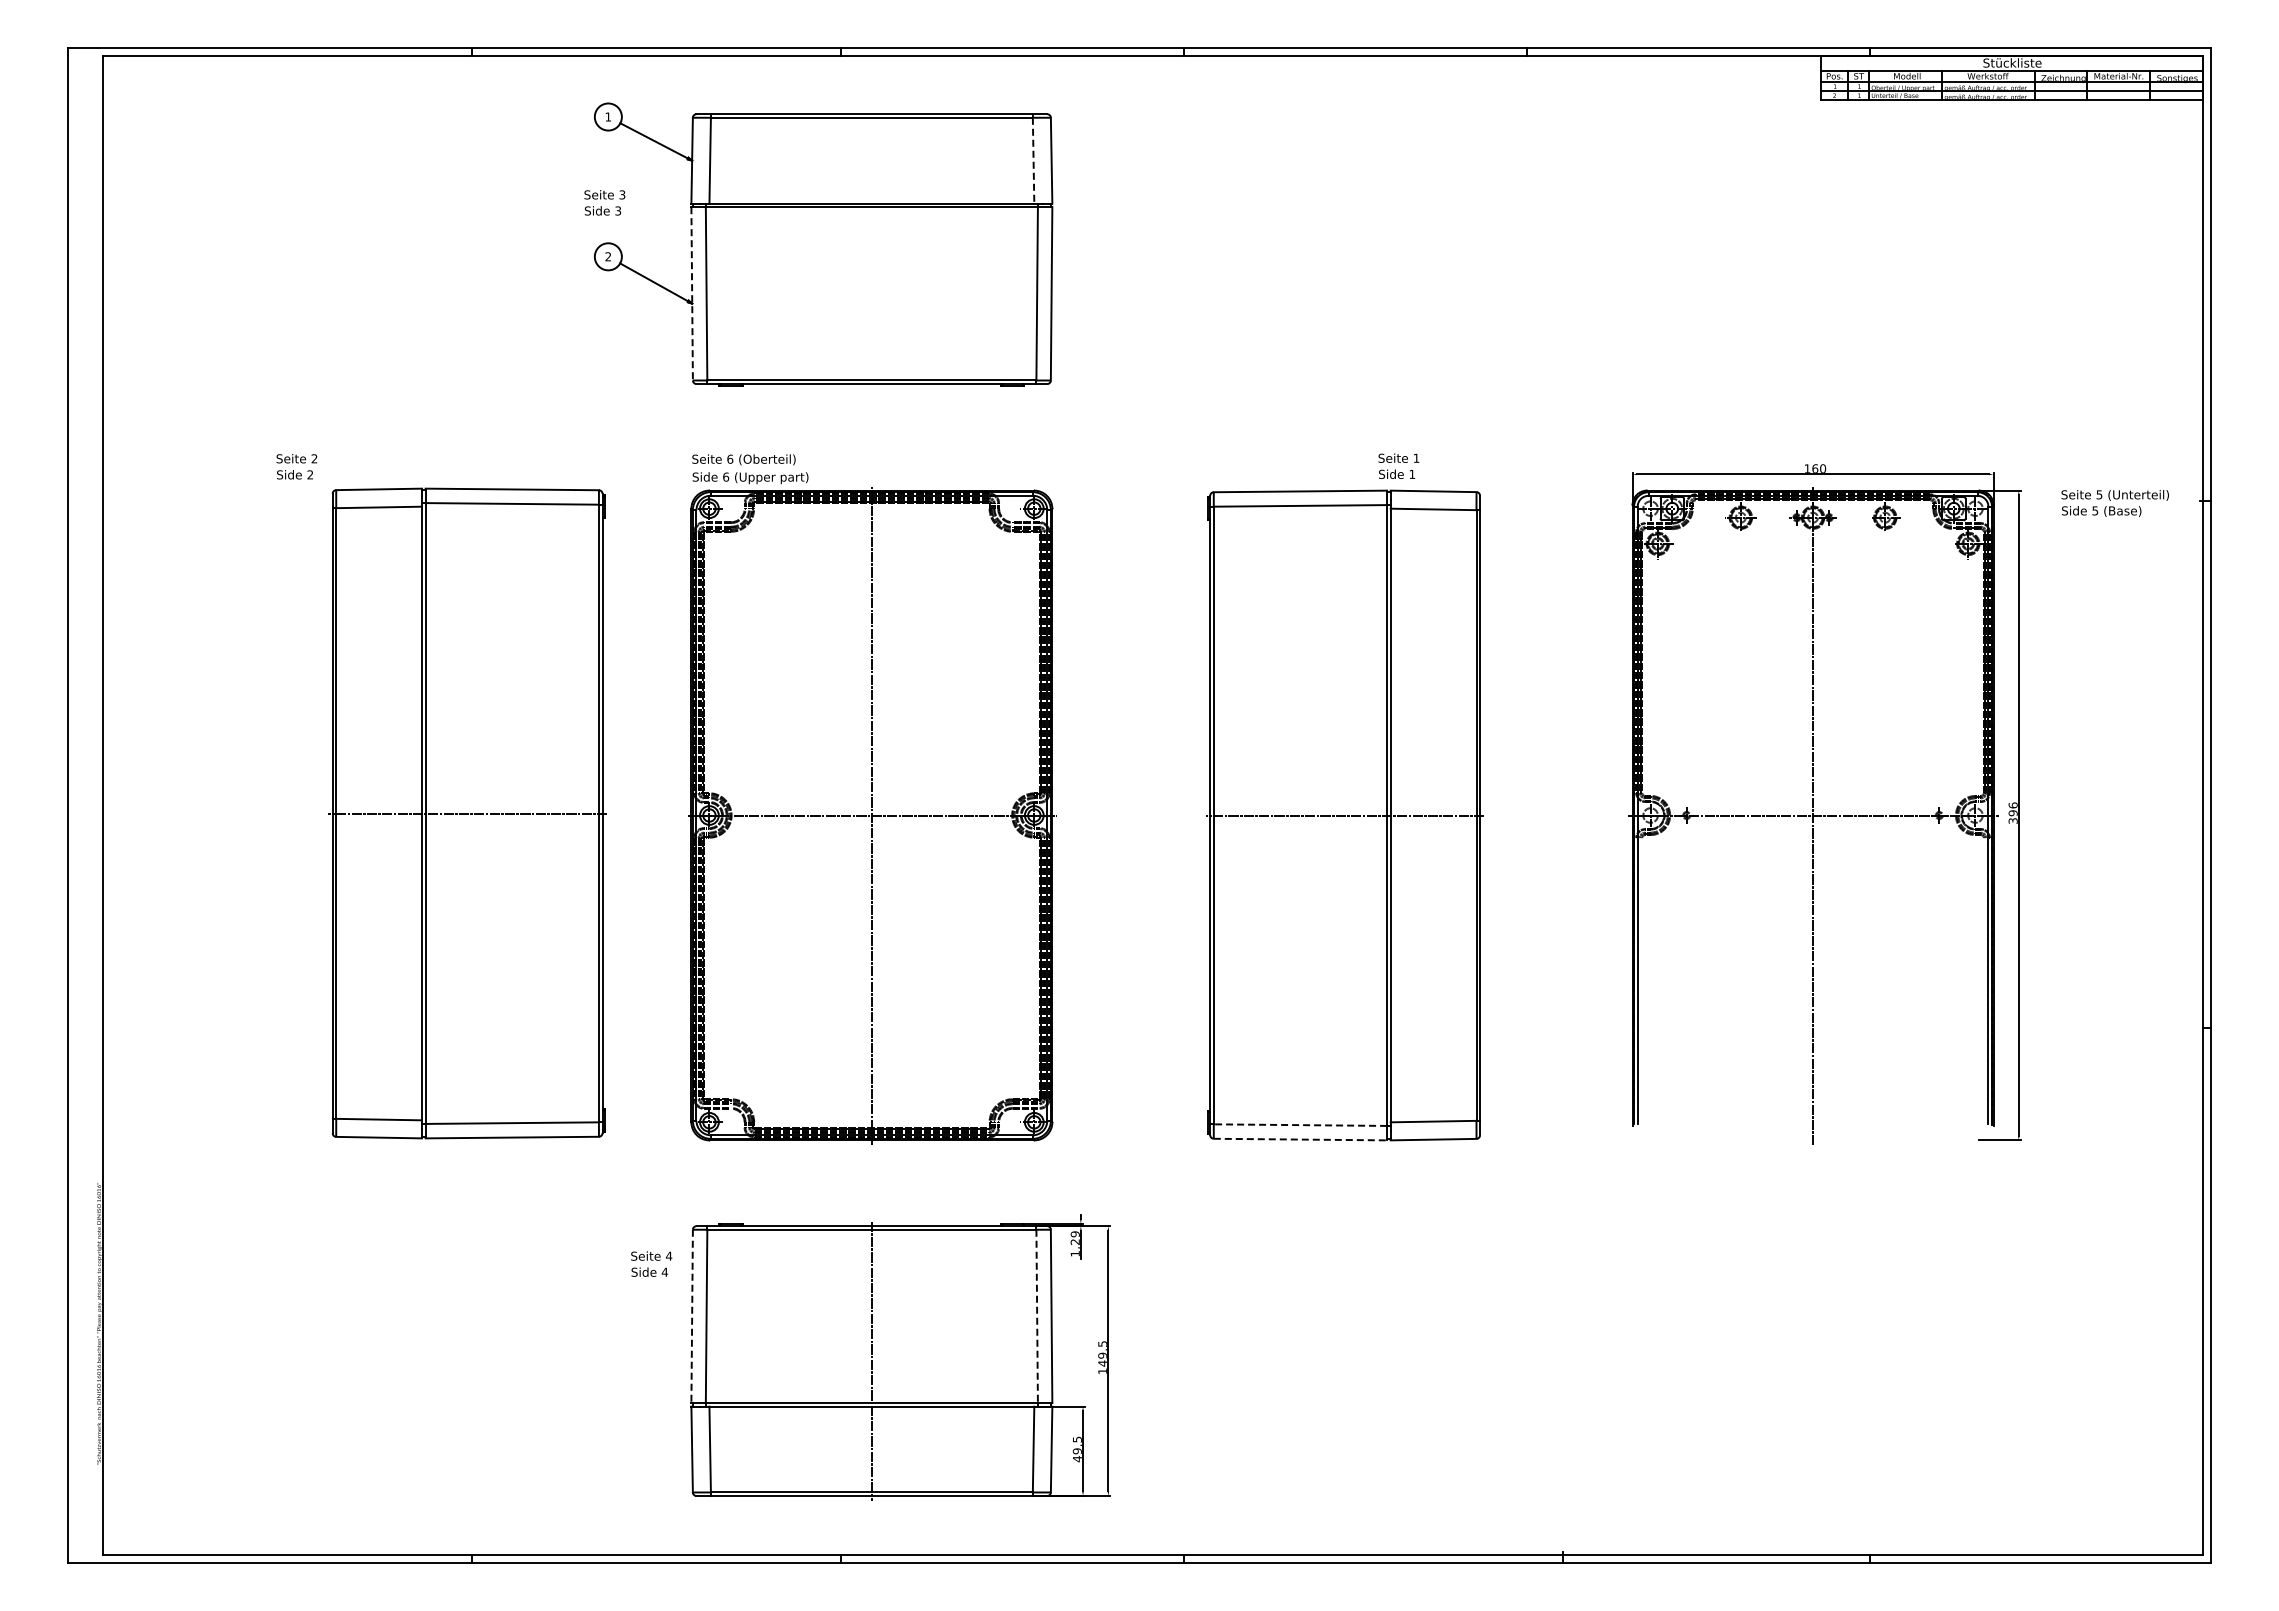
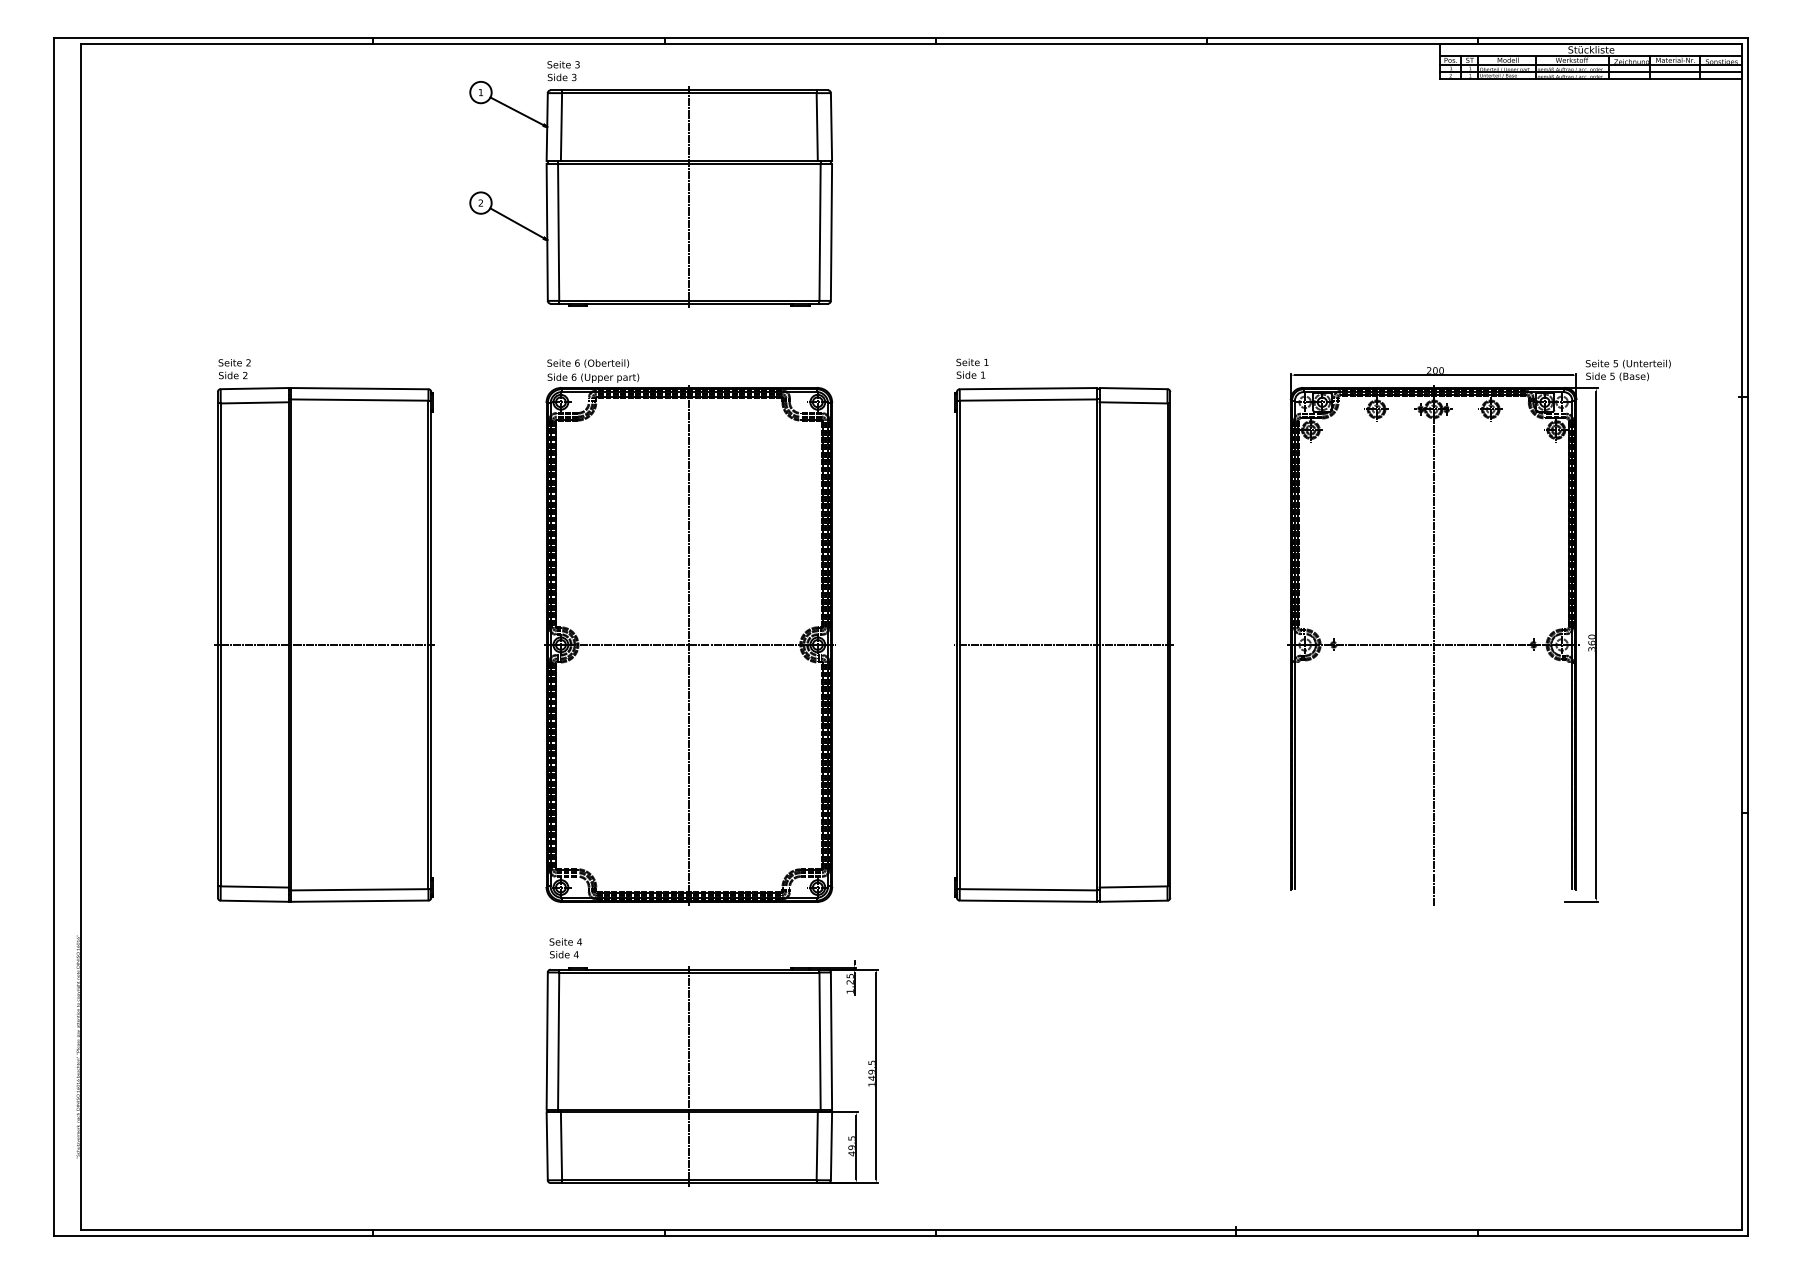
line: (1033, 160) -> (817, 126), dashed -> solid
text: (604, 202) -> (563, 70), moved
line: (871, 248) -> (689, 196), added
line: (692, 293) -> (547, 232), dashed -> solid
text: (1398, 465) -> (972, 368), moved
text: (1811, 468) -> (1432, 370), 160 -> 200
text: (2114, 503) -> (1627, 370), moved
text: (2012, 809) -> (1591, 640), 396 -> 360
part: (467, 813) -> (324, 644), moved
line: (1300, 1125) -> (1028, 890), dashed -> solid
line: (1300, 1139) -> (1028, 901), dashed -> solid
text: (1074, 1234) -> (849, 976), 1,29 -> 1,25
text: (651, 1263) -> (565, 947), moved
line: (692, 1316) -> (547, 1041), dashed -> solid
line: (1037, 1316) -> (820, 1041), dashed -> solid

